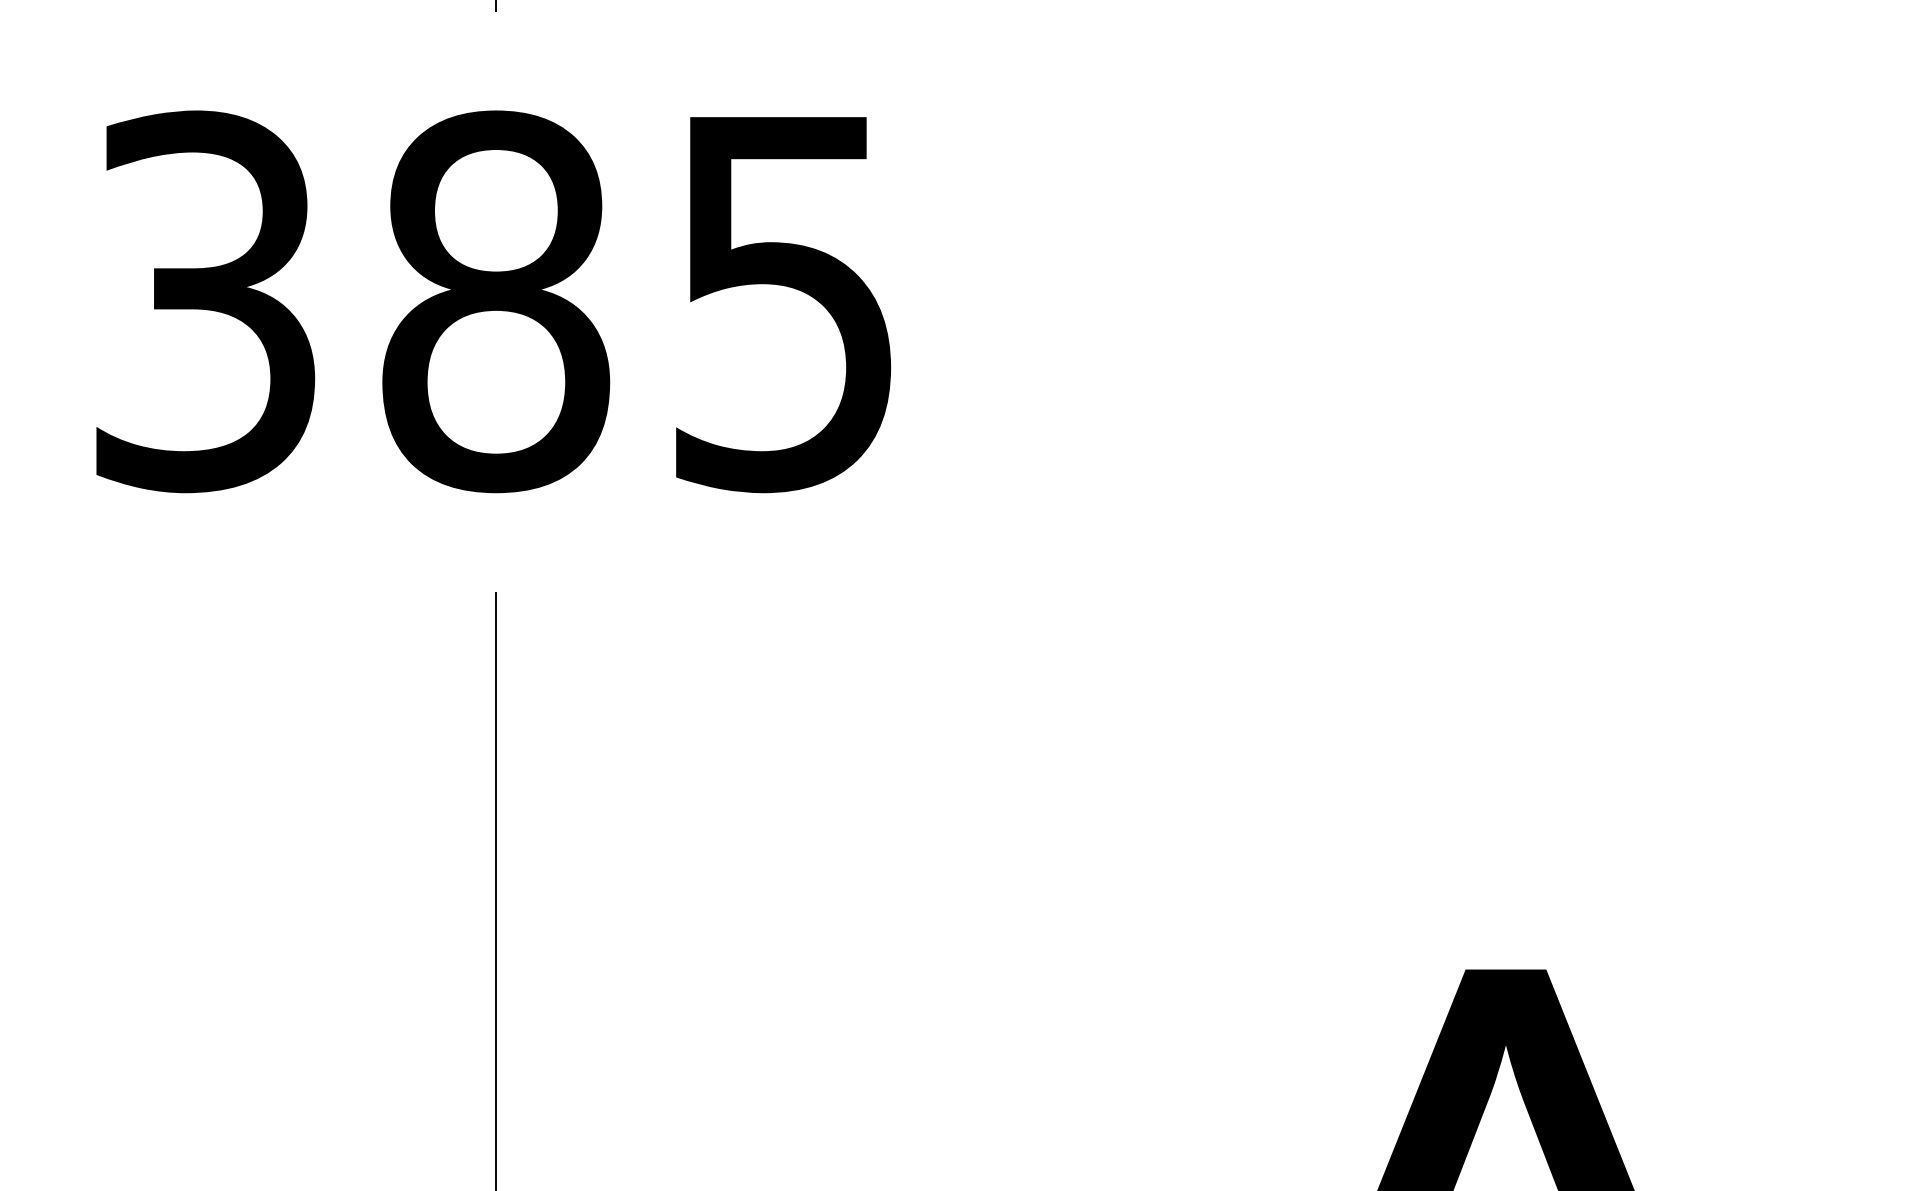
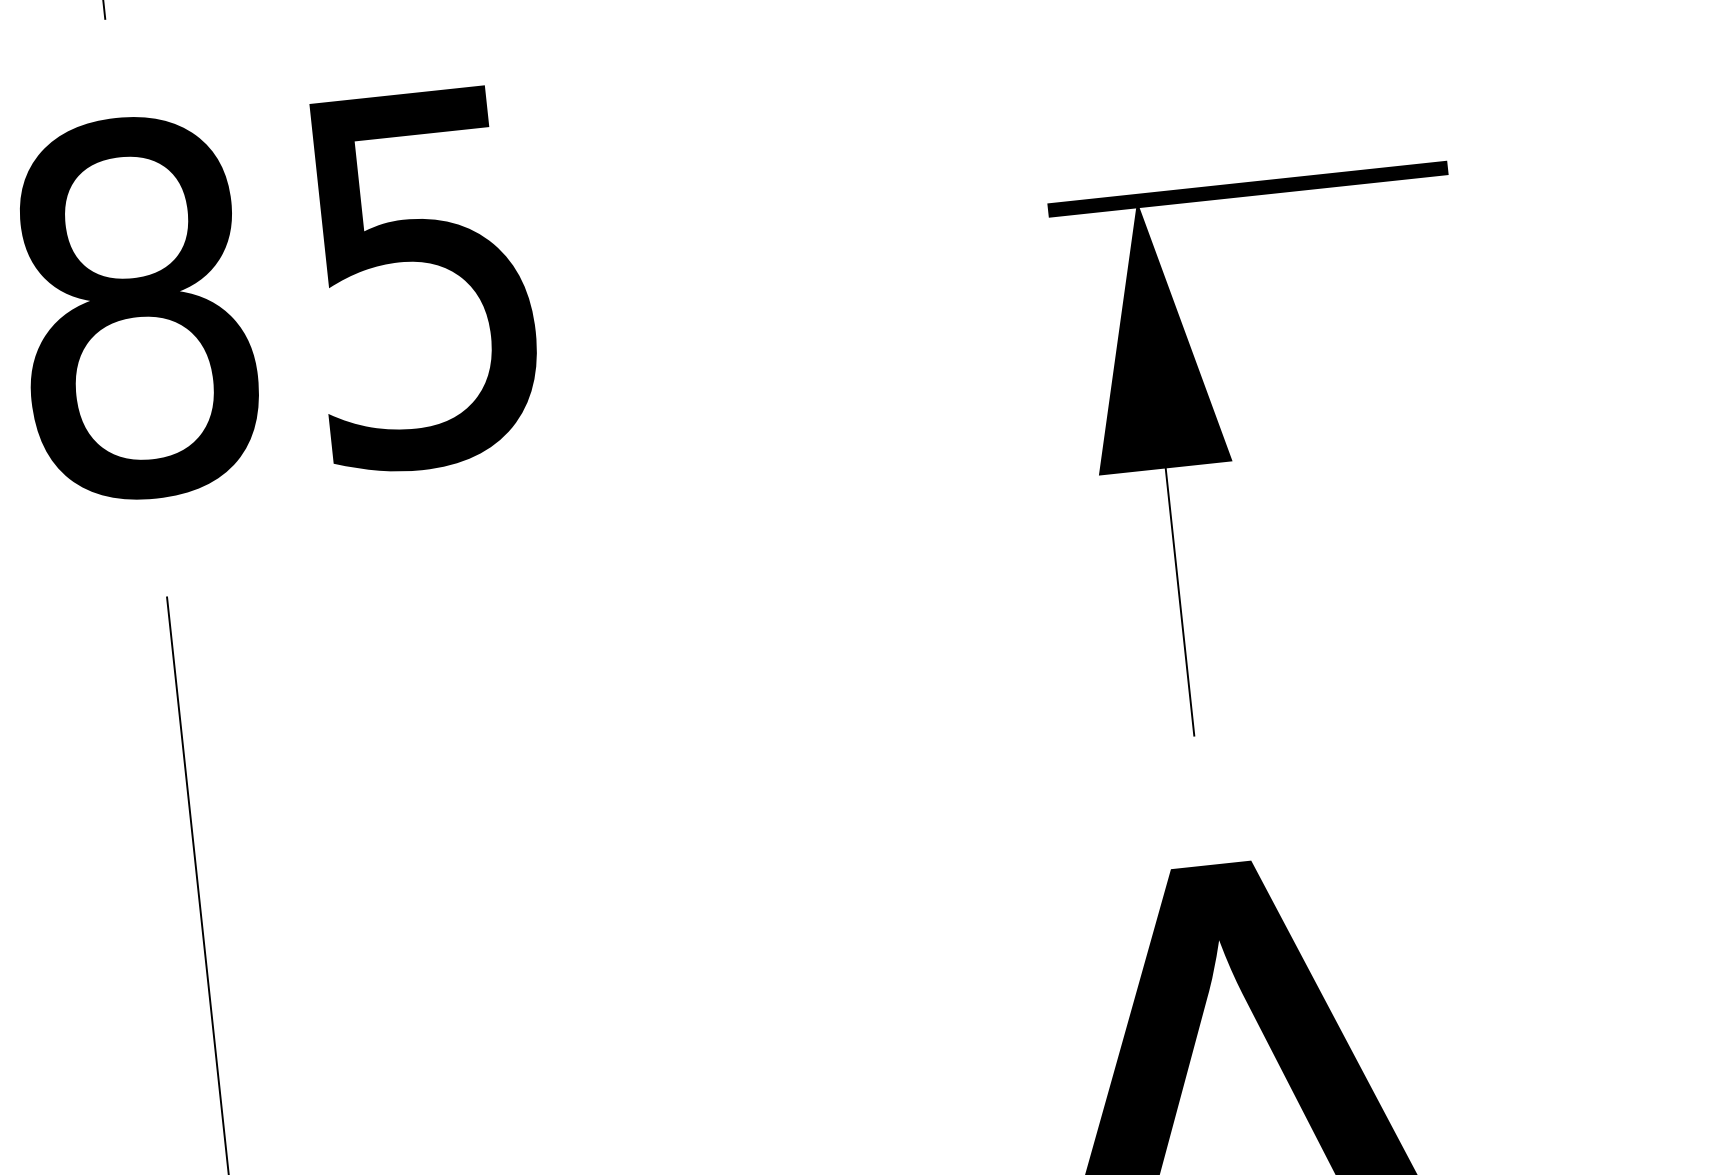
part: (1569, 566) -> (1231, 457), added

